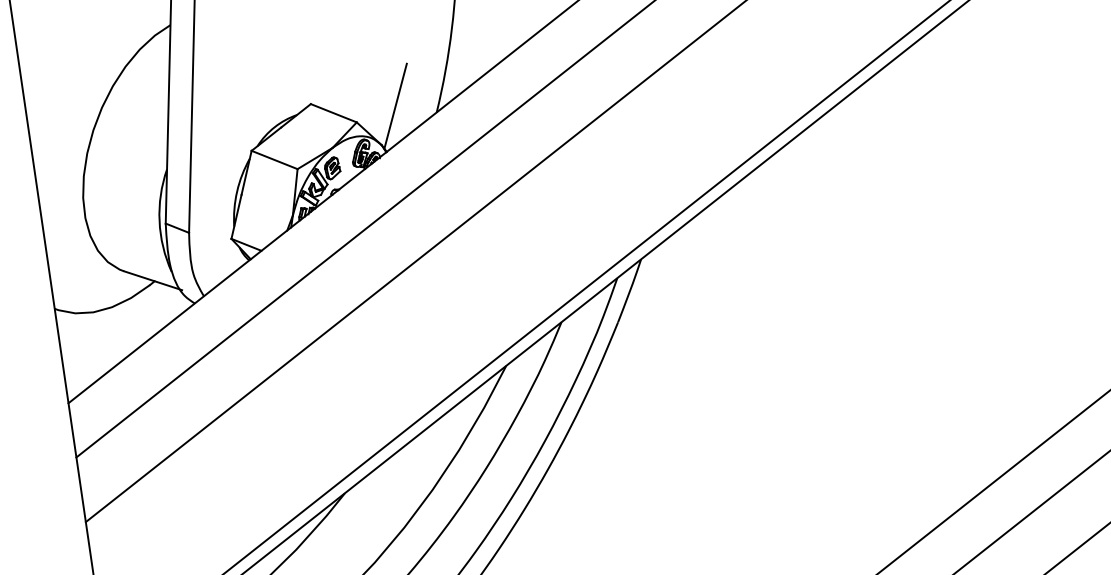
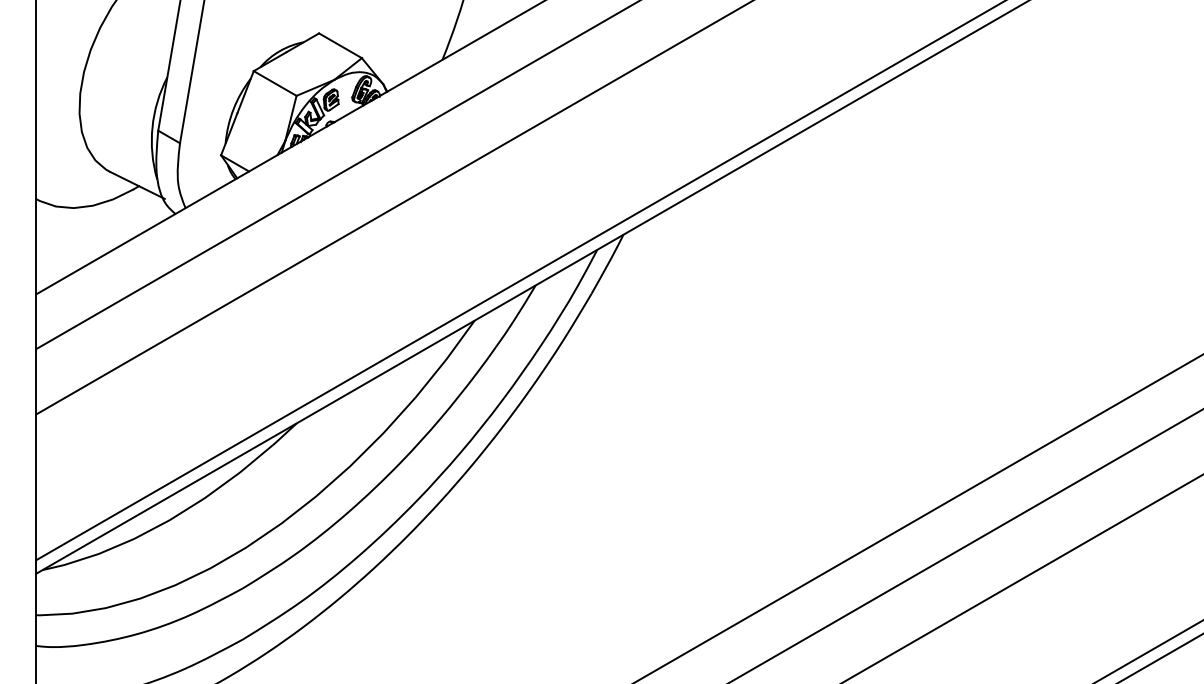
line: (395, 105) -> (402, 47), removed

